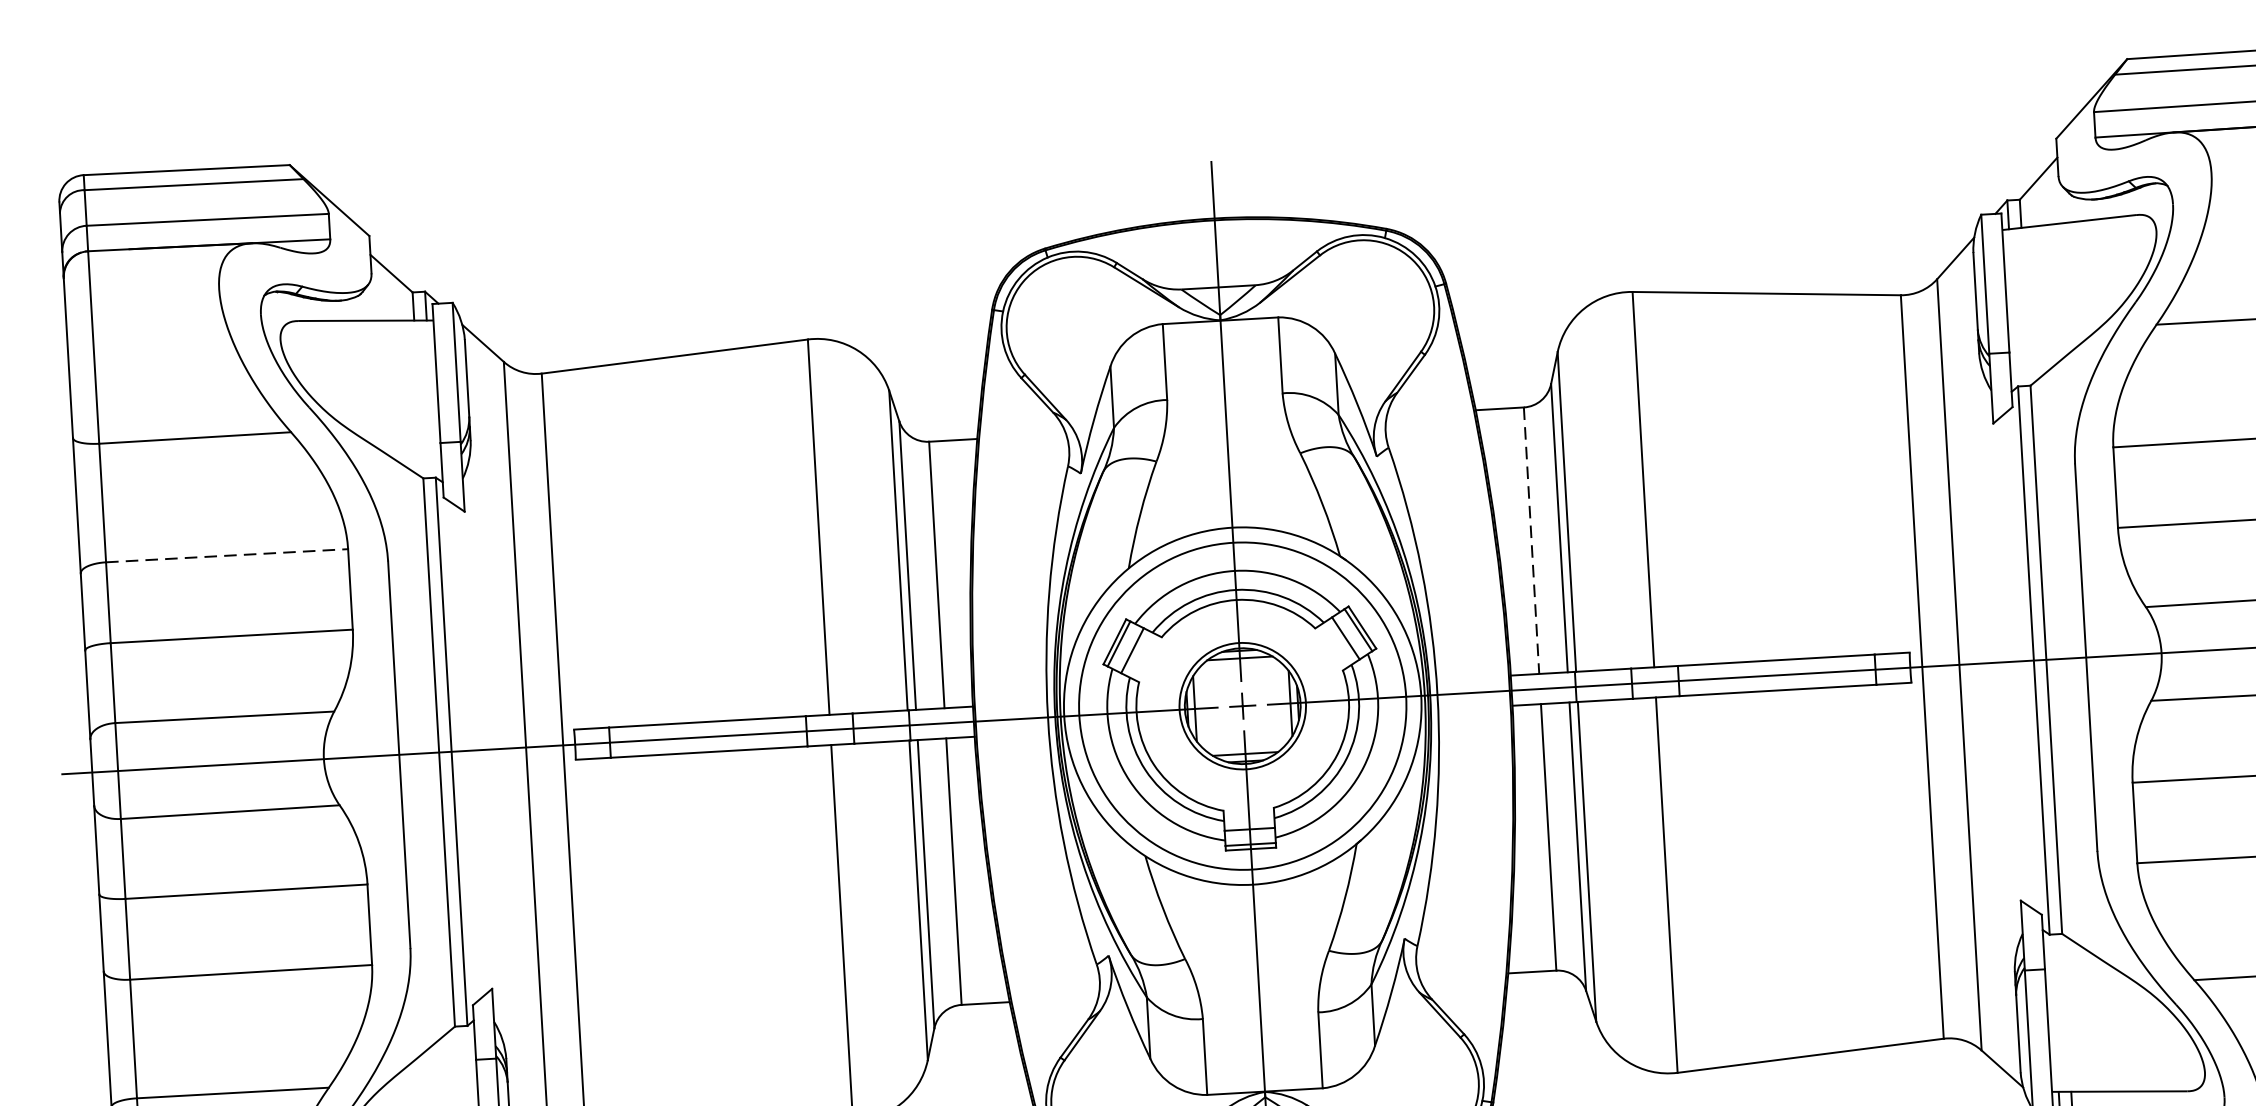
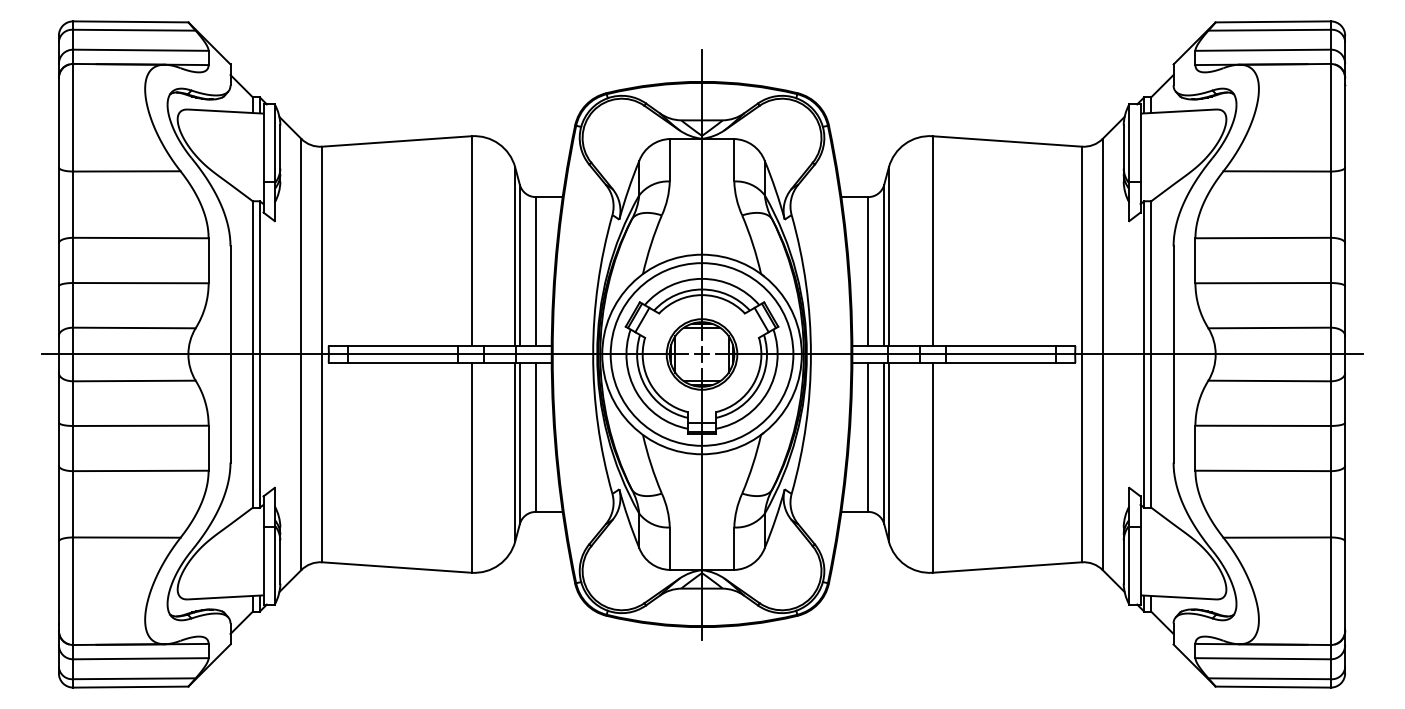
line: (1532, 542) -> (868, 272), dashed -> solid
line: (226, 556) -> (140, 238), dashed -> solid

